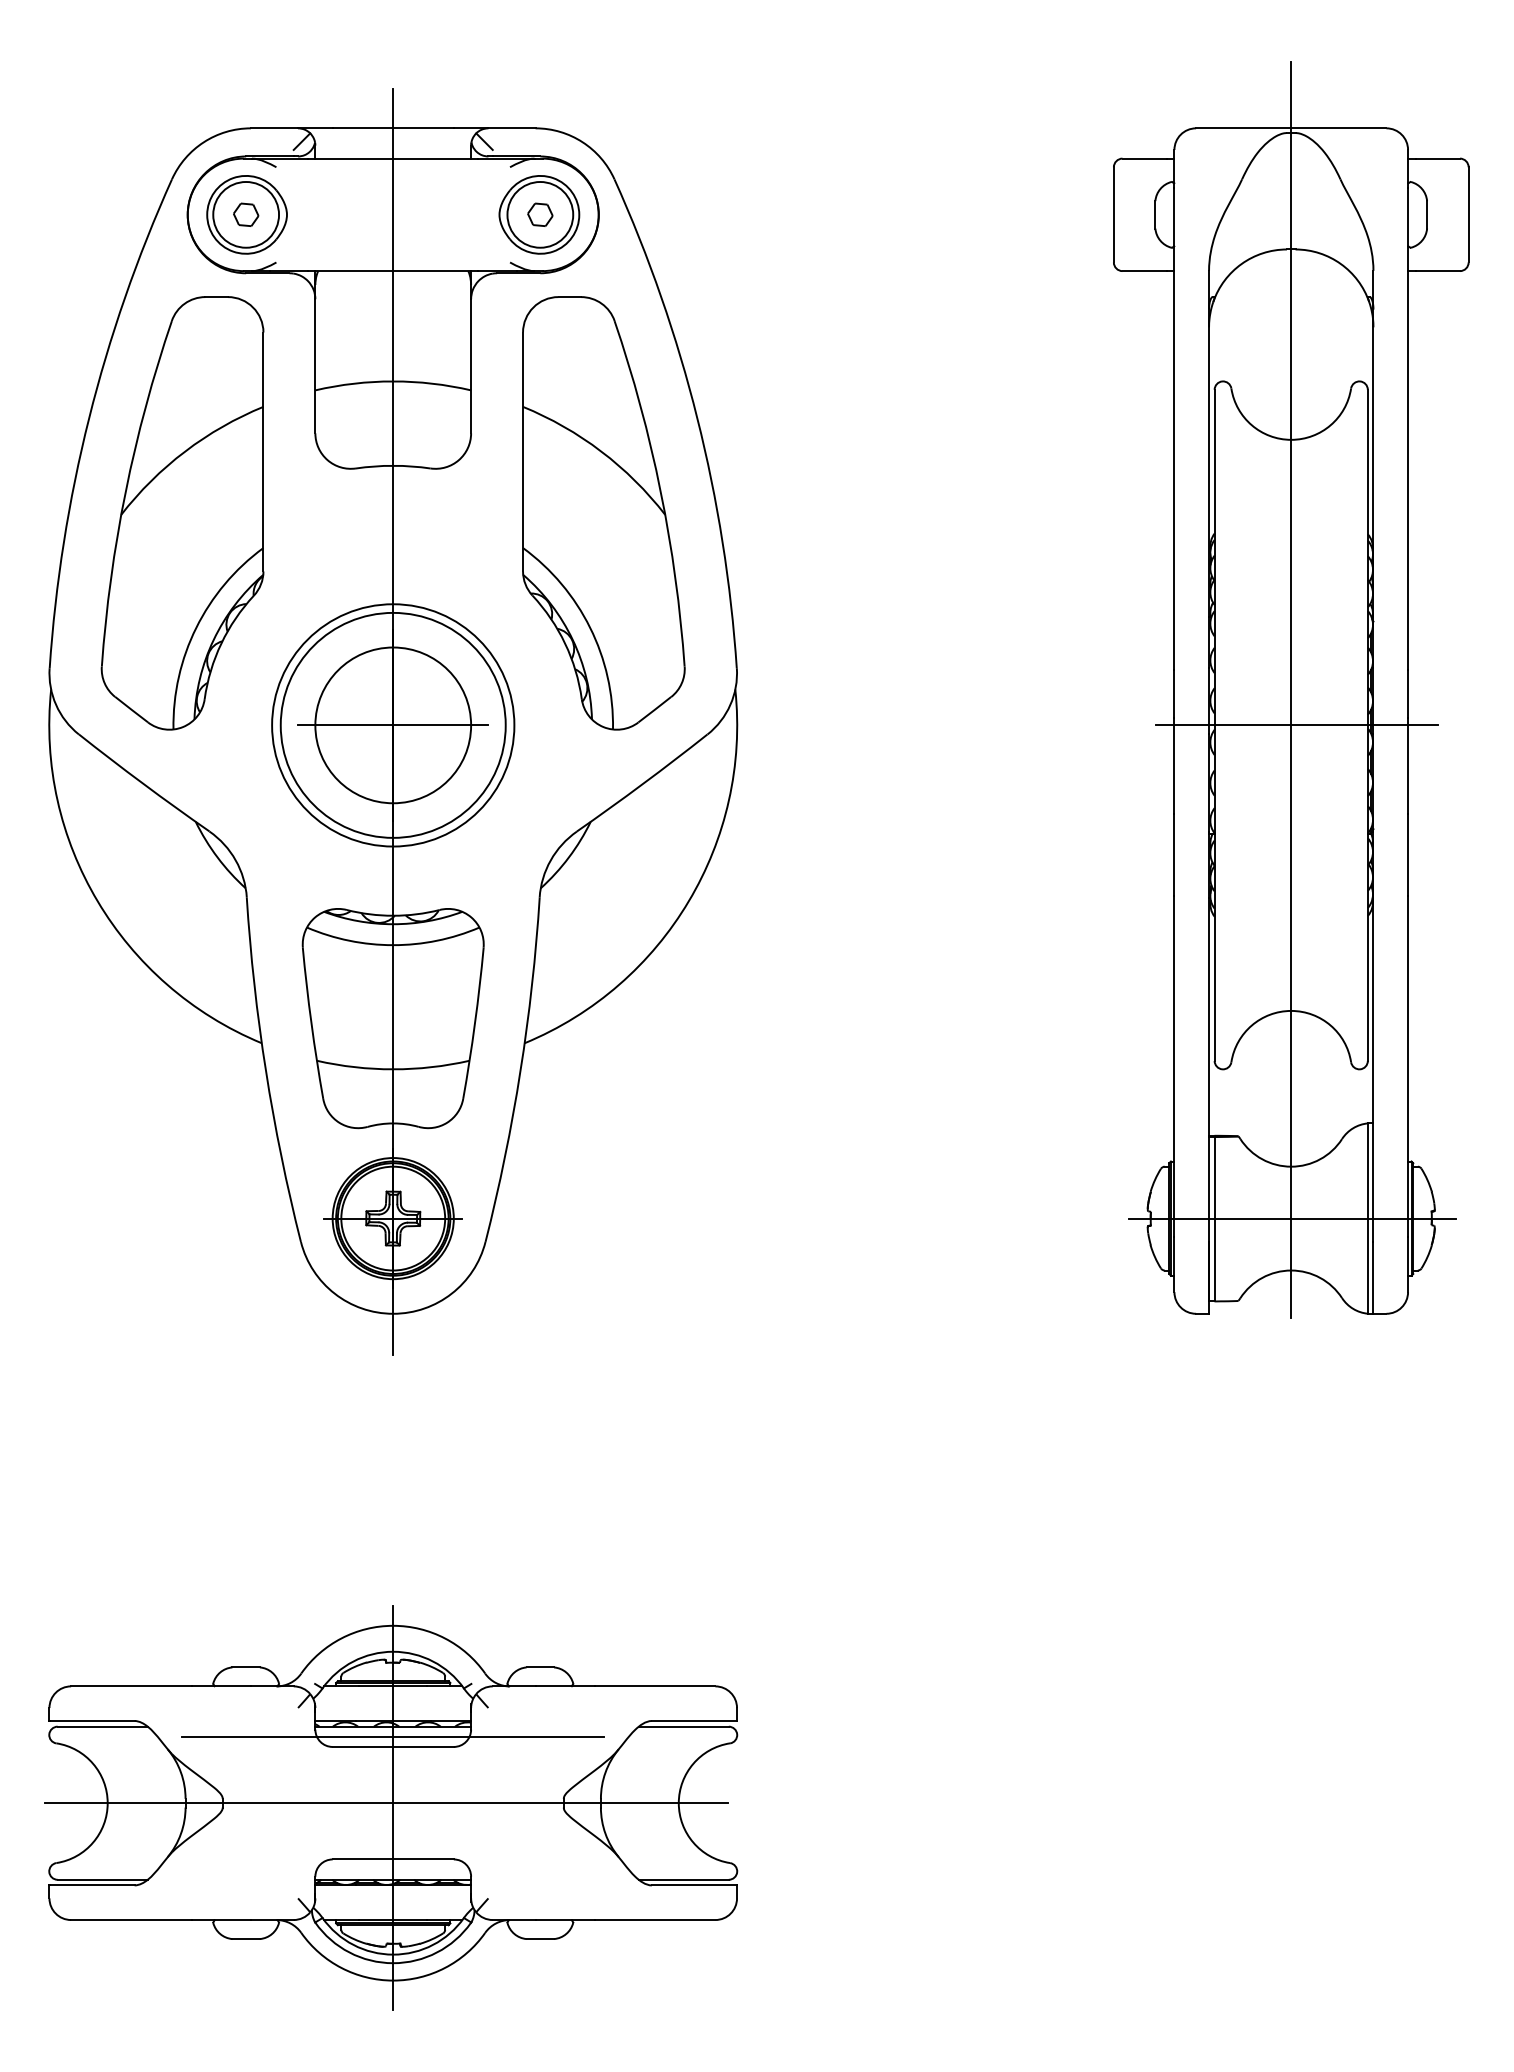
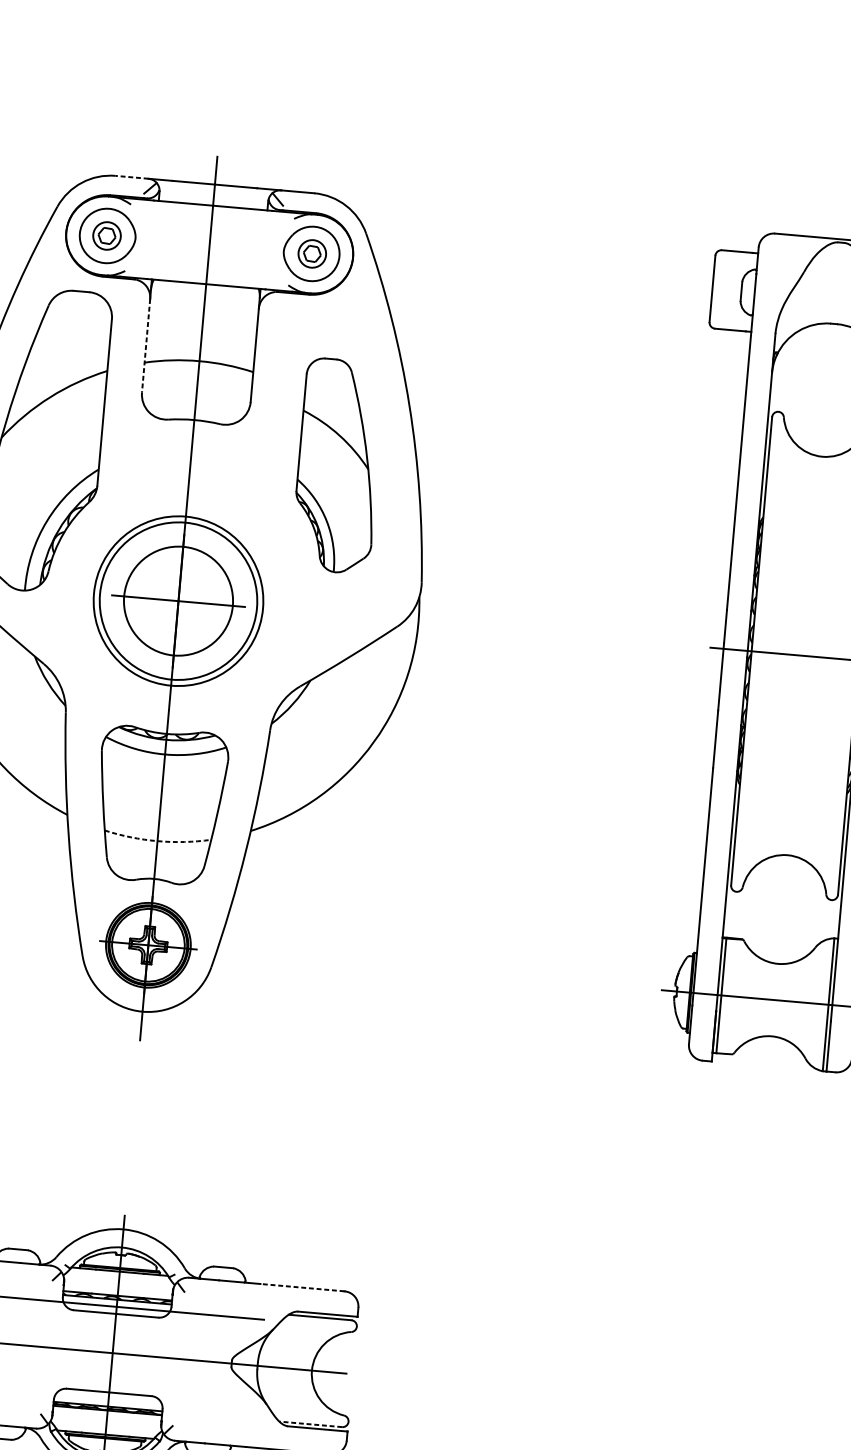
line: (274, 128) -> (132, 177), solid -> dashed
circle: (246, 214) -> (107, 235), size x0.6
circle: (540, 214) -> (312, 253), size x0.6
line: (315, 366) -> (146, 346), solid -> dashed
part: (603, 513) -> (338, 466), size x0.7
line: (1291, 690) -> (807, 631), removed
arc: (393, 1069) -> (157, 841), solid -> dashed
line: (654, 1686) -> (302, 1287), solid -> dashed
line: (683, 1879) -> (310, 1424), solid -> dashed

